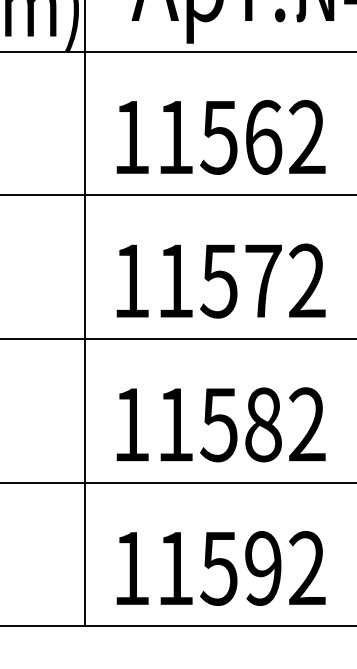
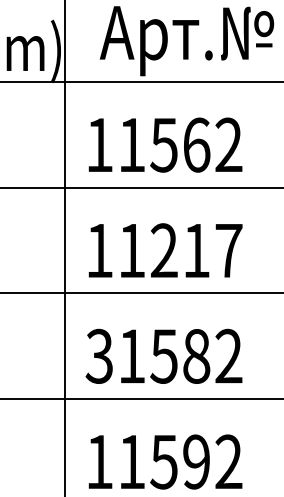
text: (263, 280) -> (196, 250), 11572 -> 11217
text: (129, 423) -> (98, 355), 11582 -> 31582

